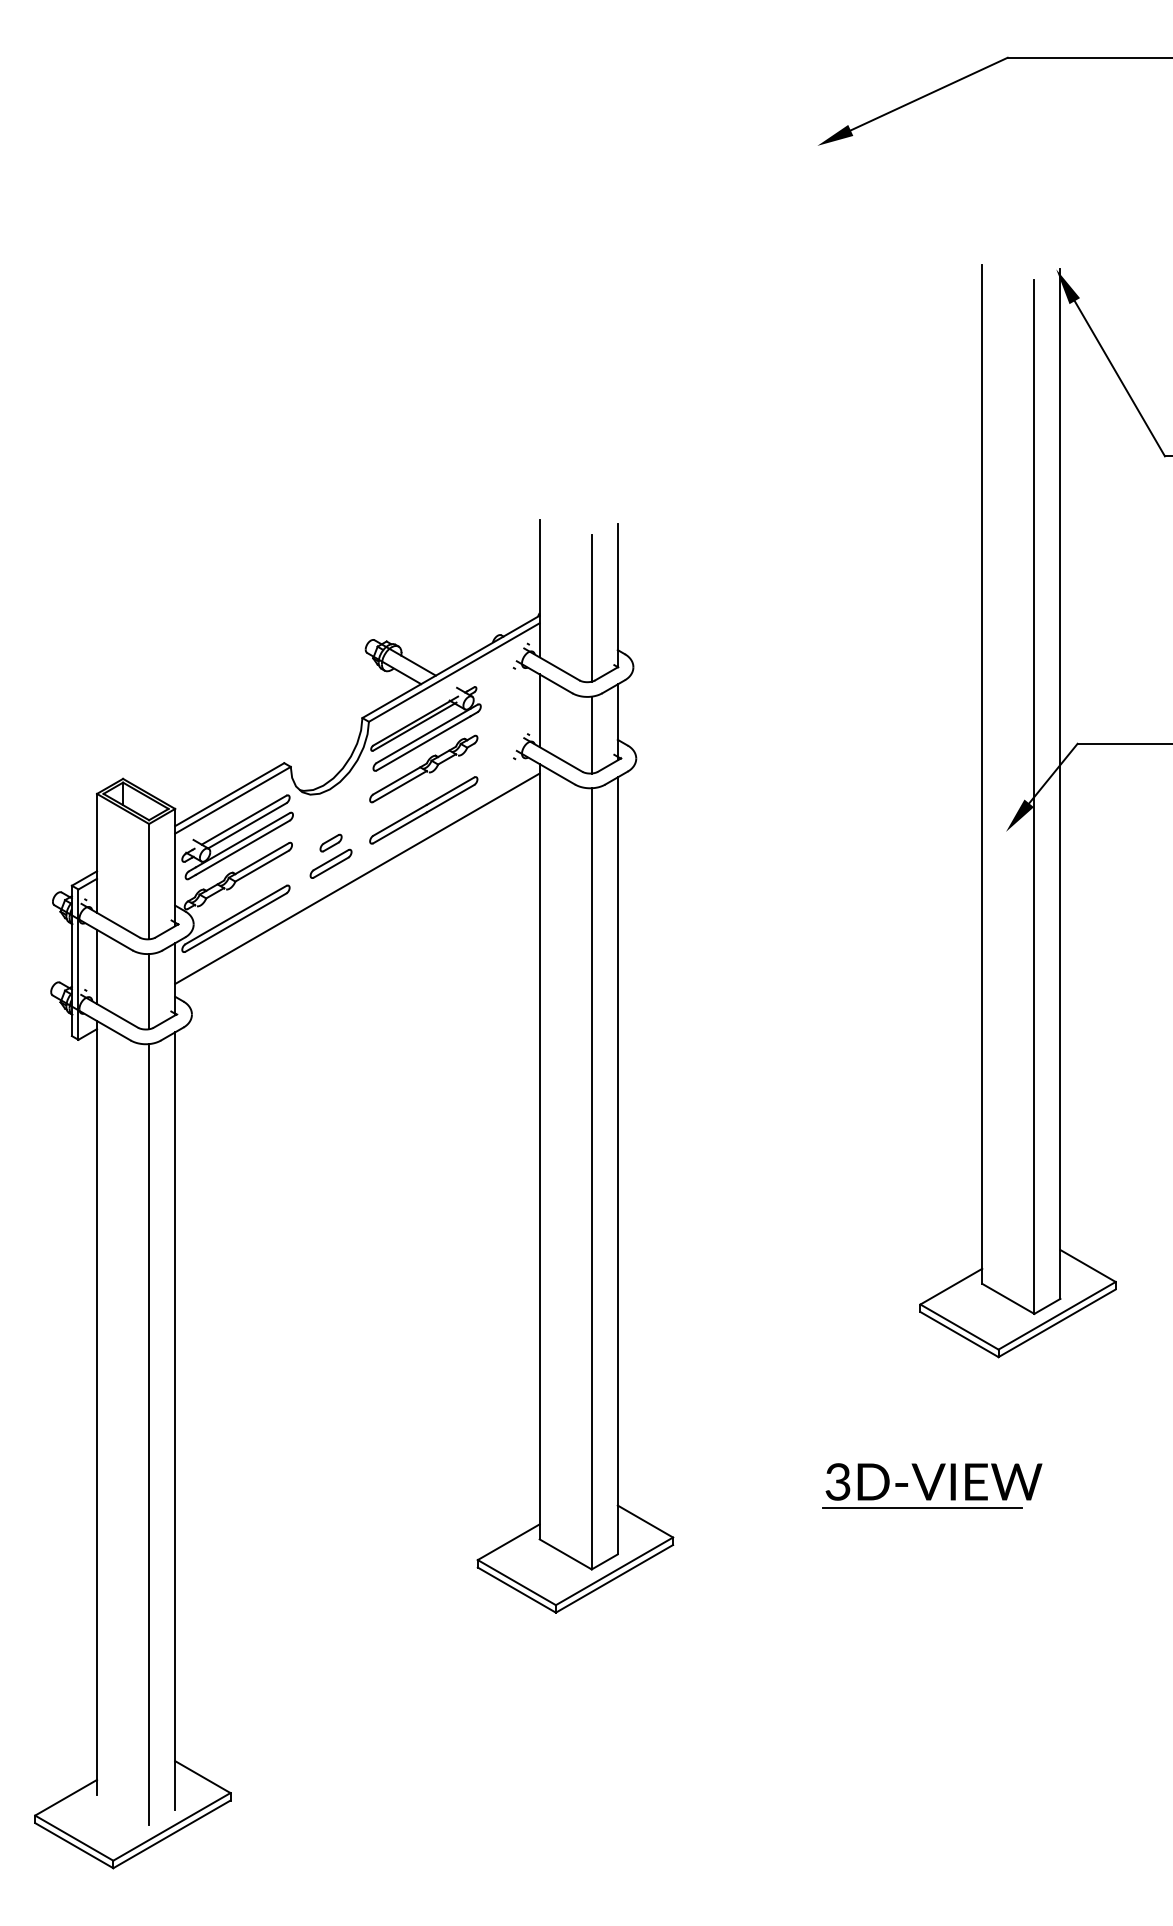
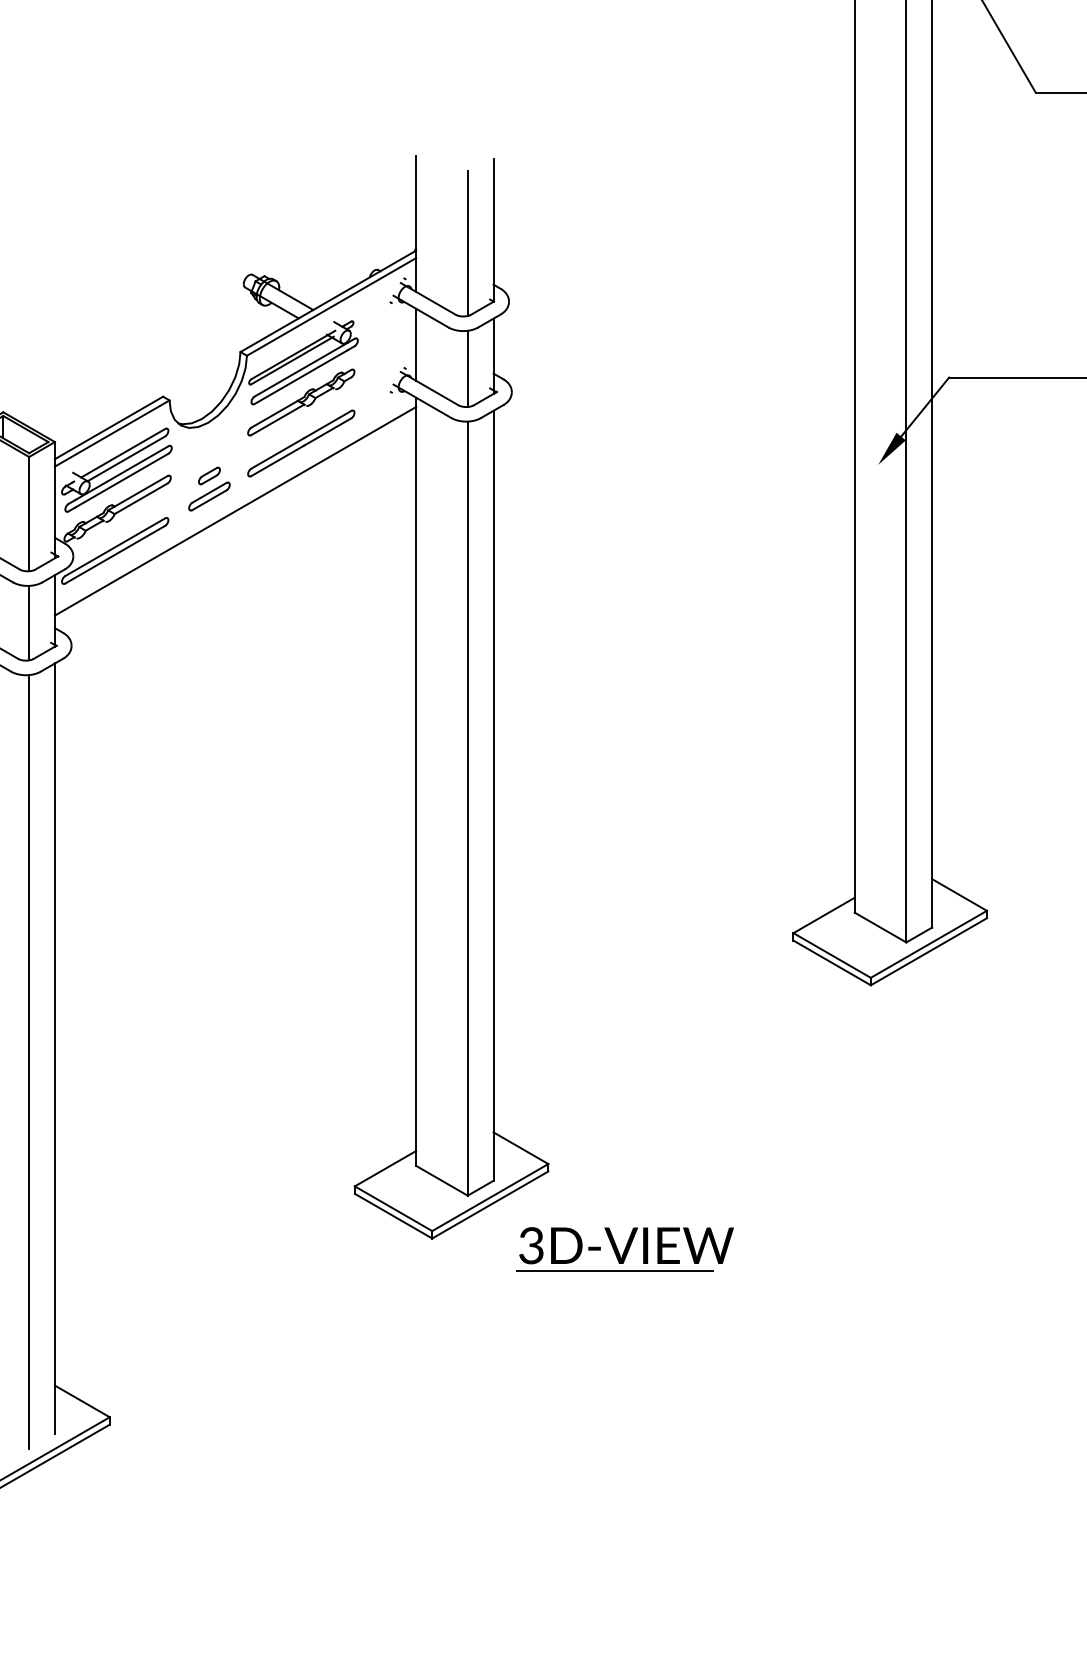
part: (932, 1485) -> (625, 1249), moved

